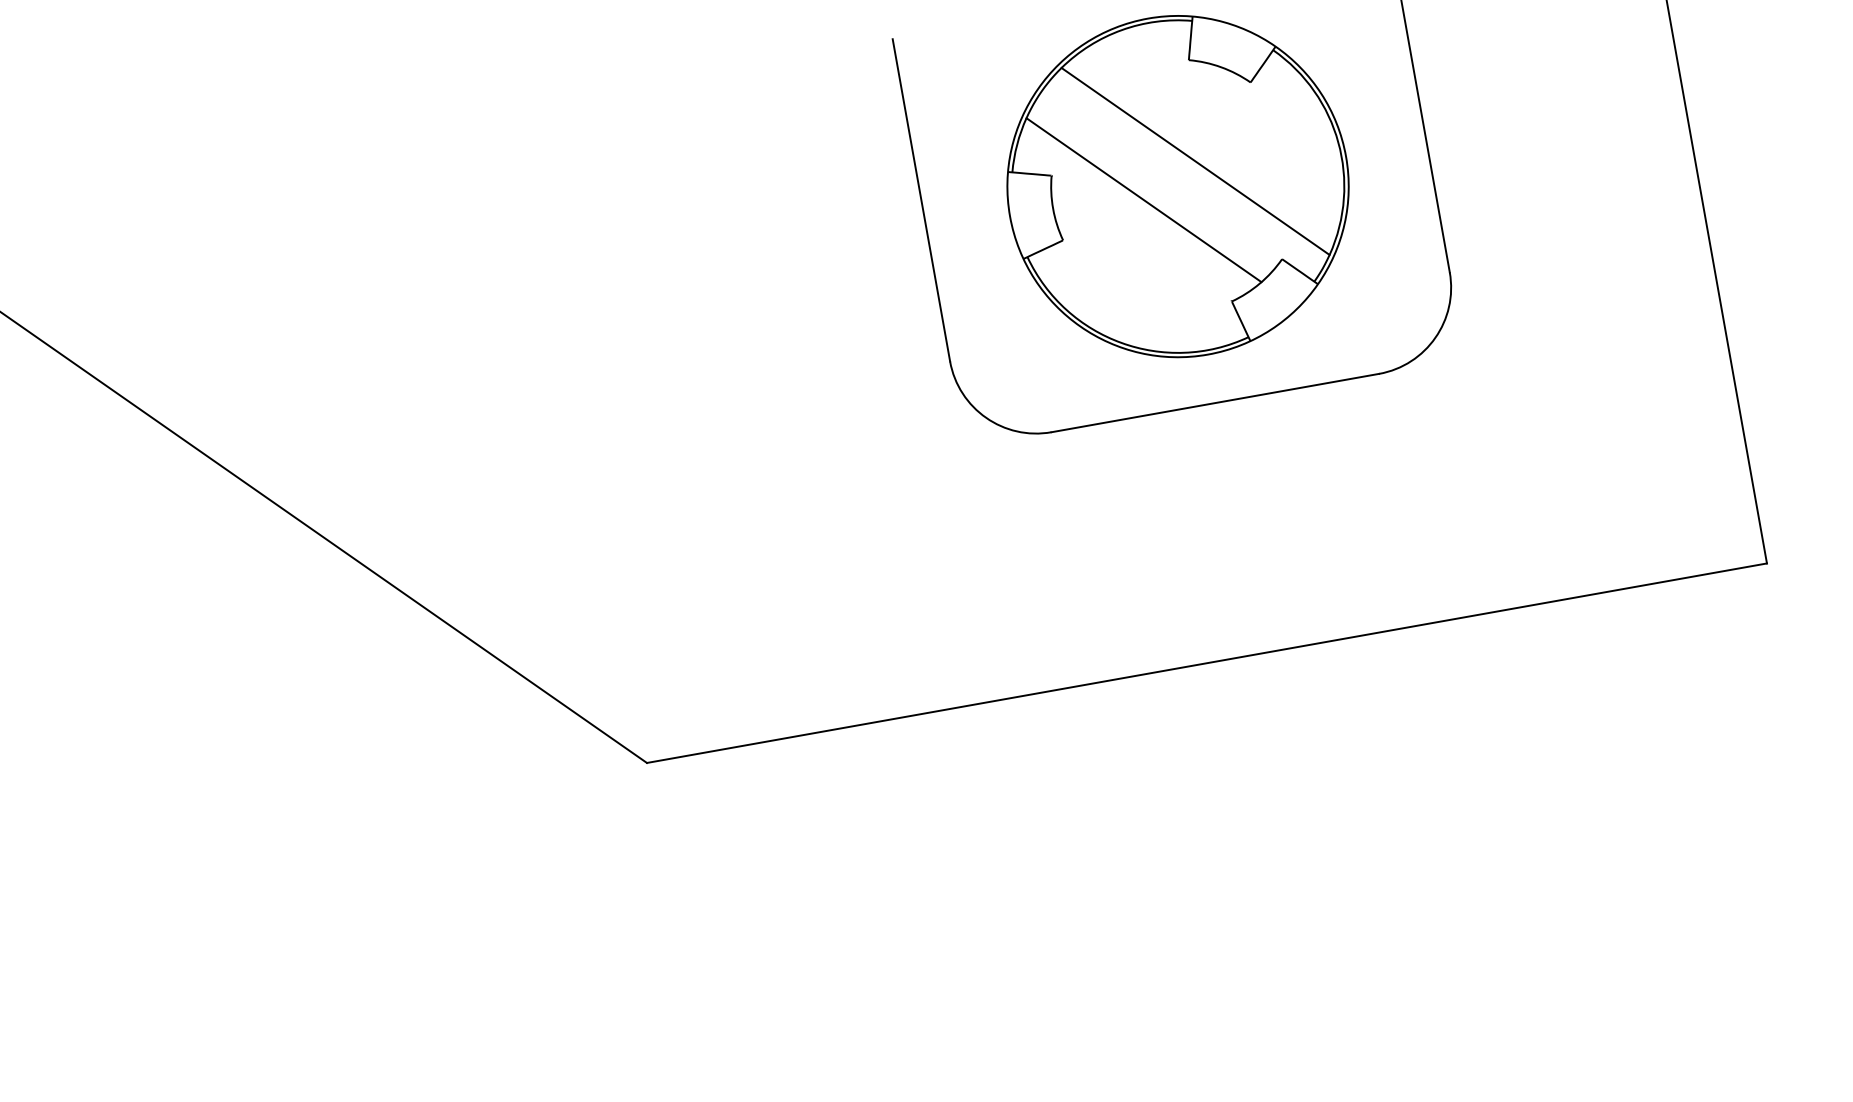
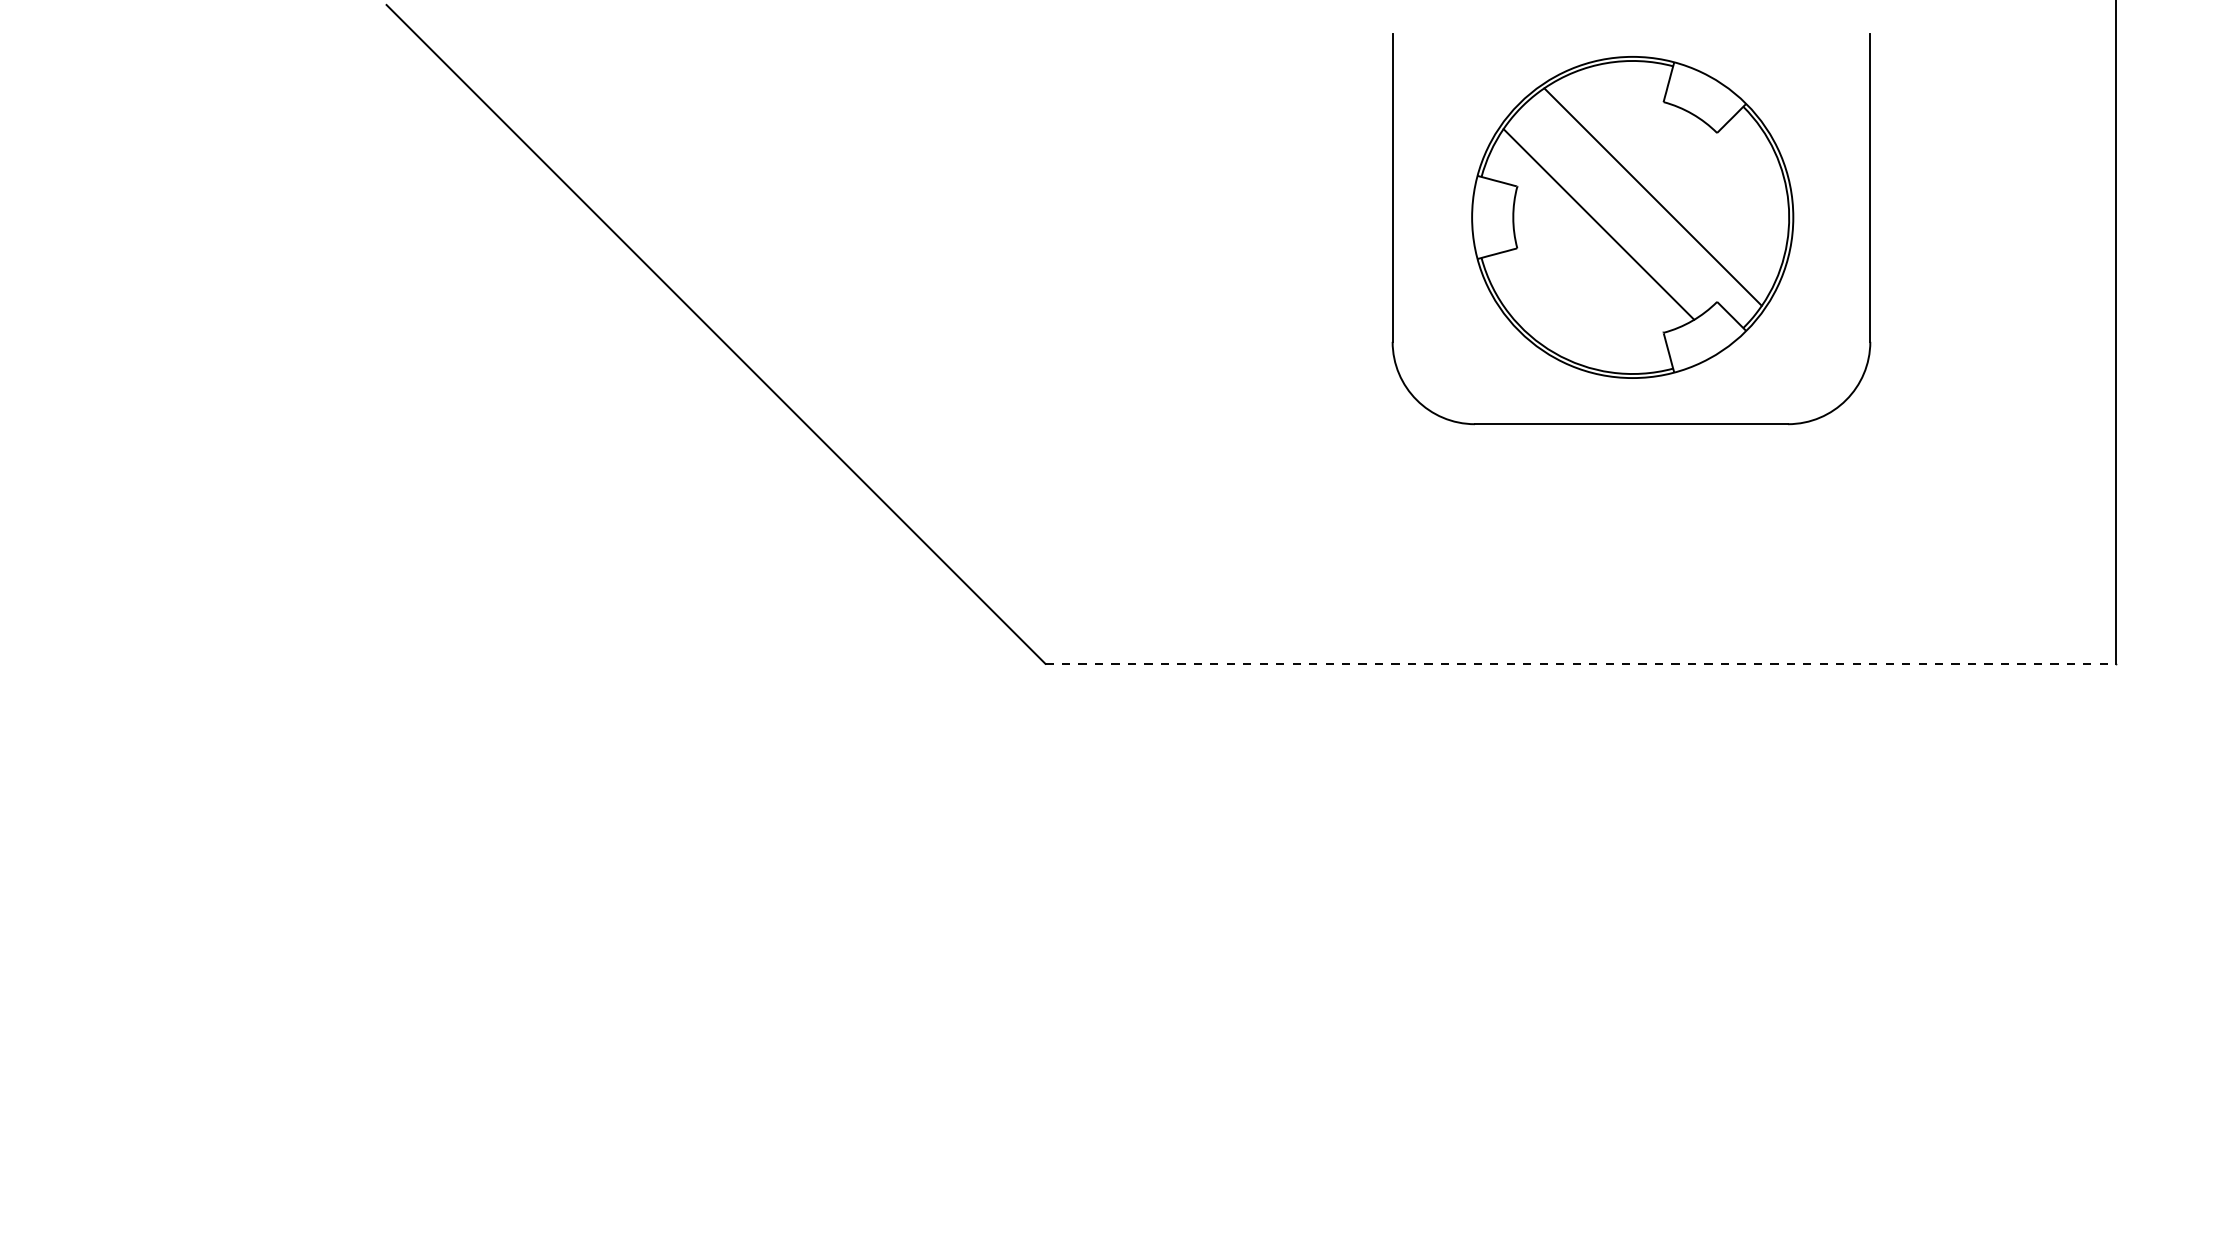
line: (1207, 662) -> (1581, 663), solid -> dashed

